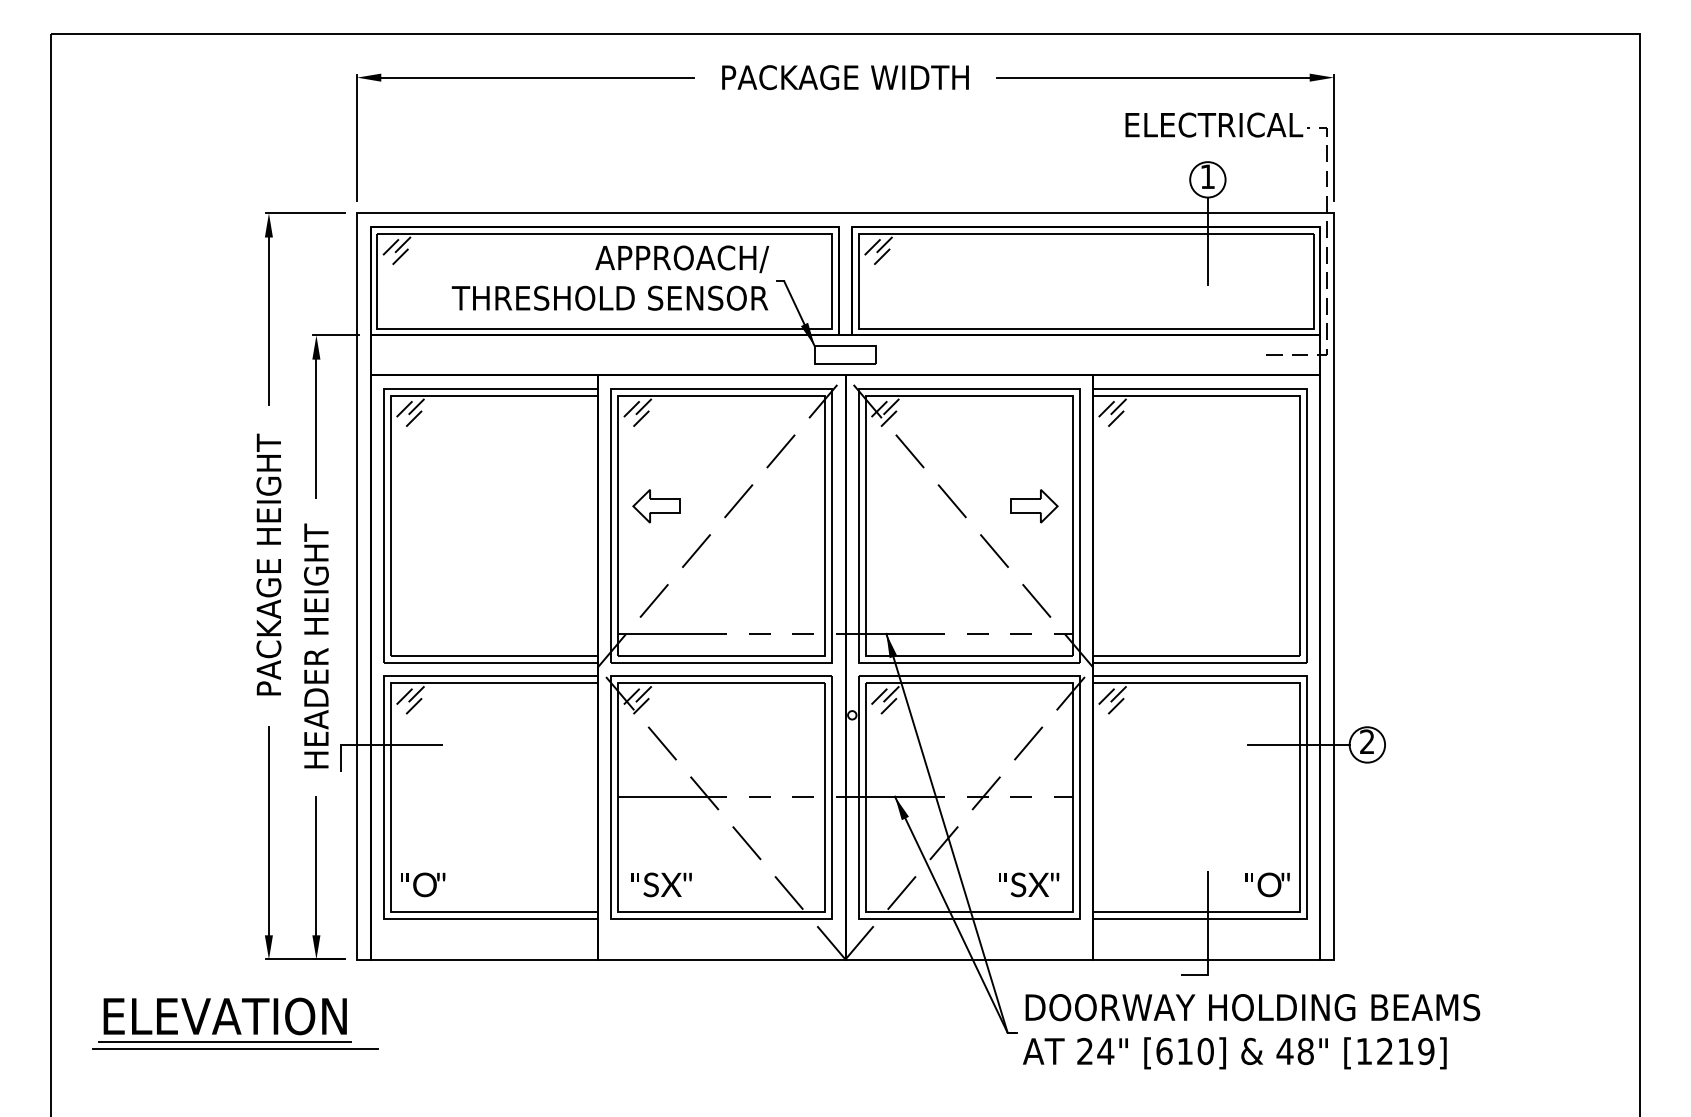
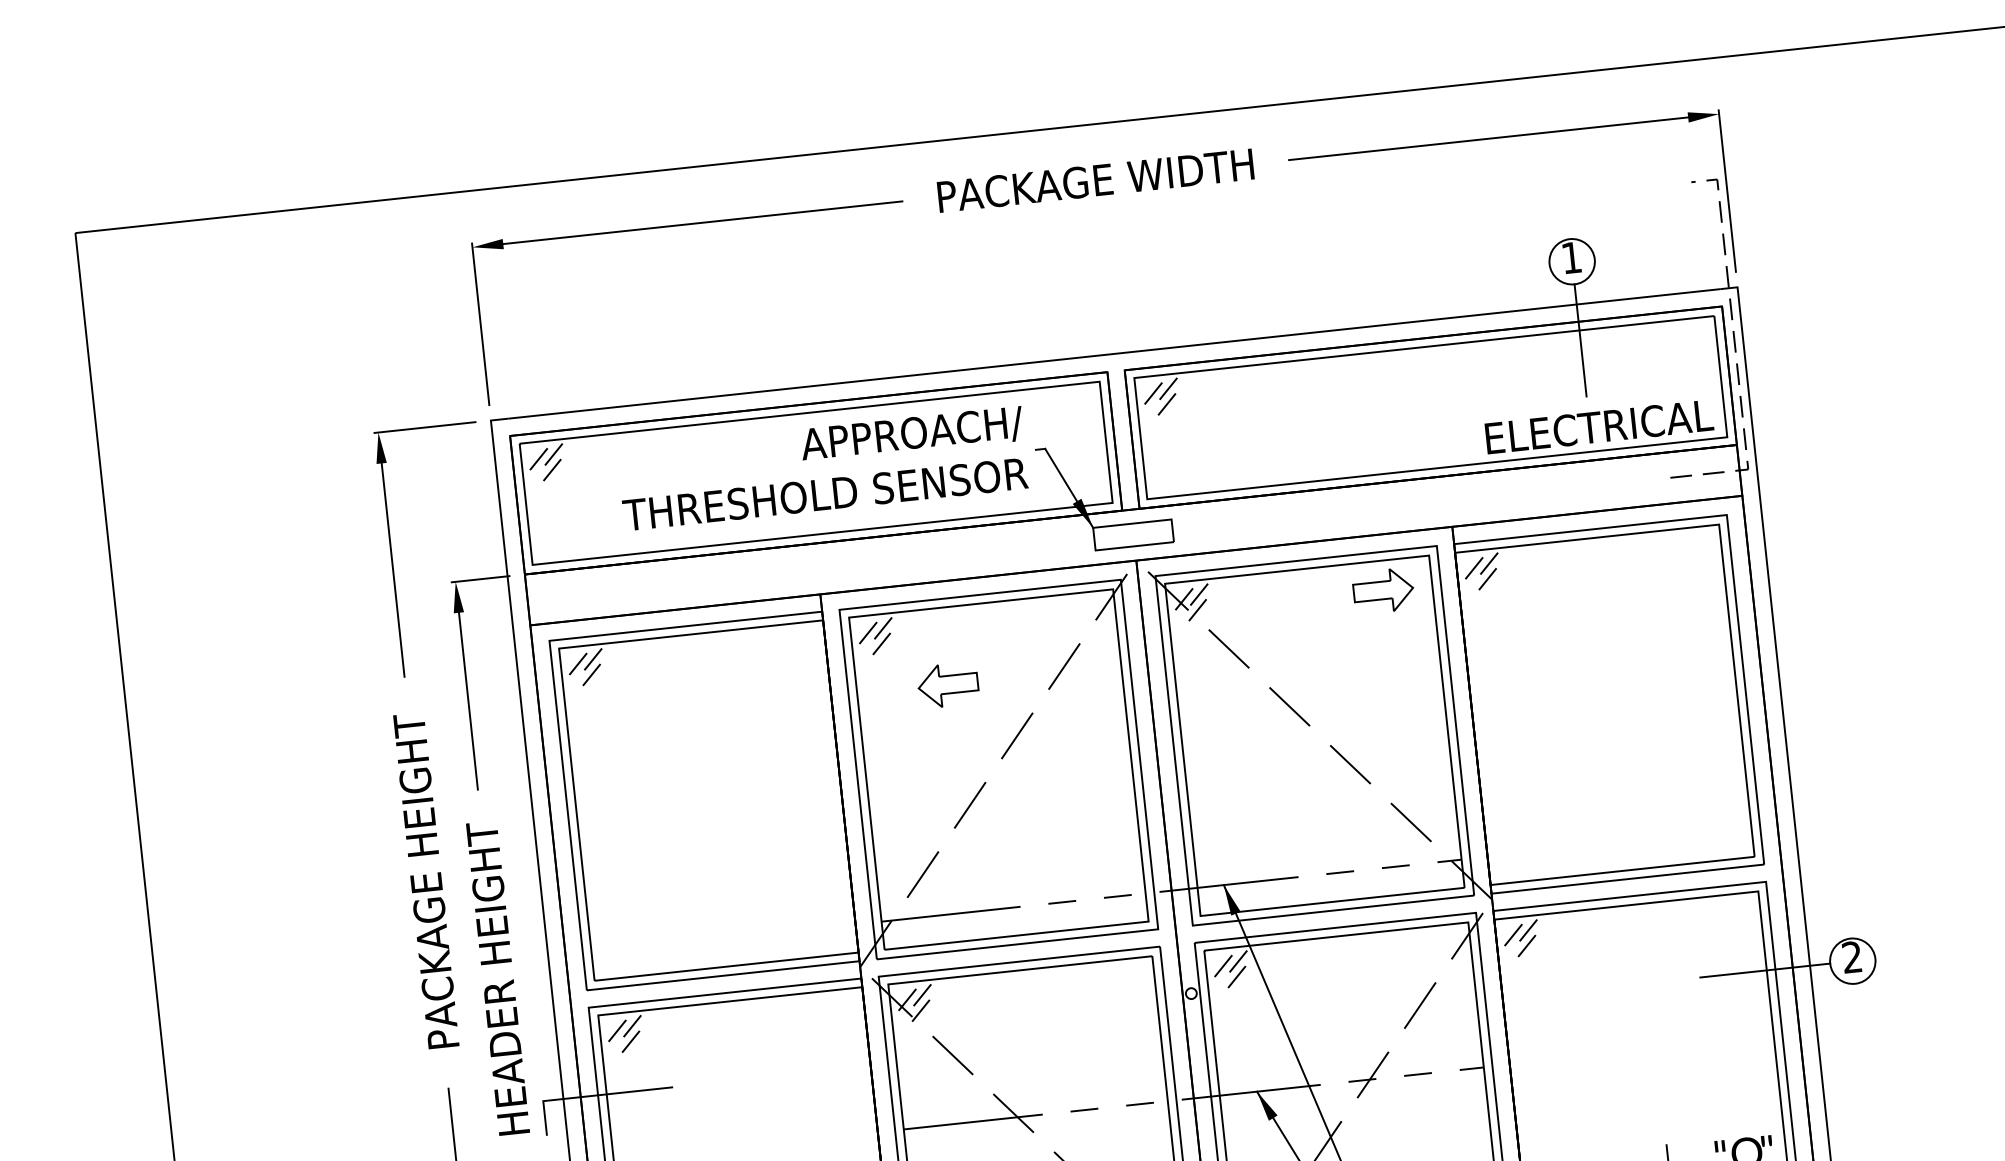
text: (1214, 124) -> (1599, 426), moved
part: (656, 506) -> (948, 685), moved
part: (1034, 506) -> (1383, 591), moved

